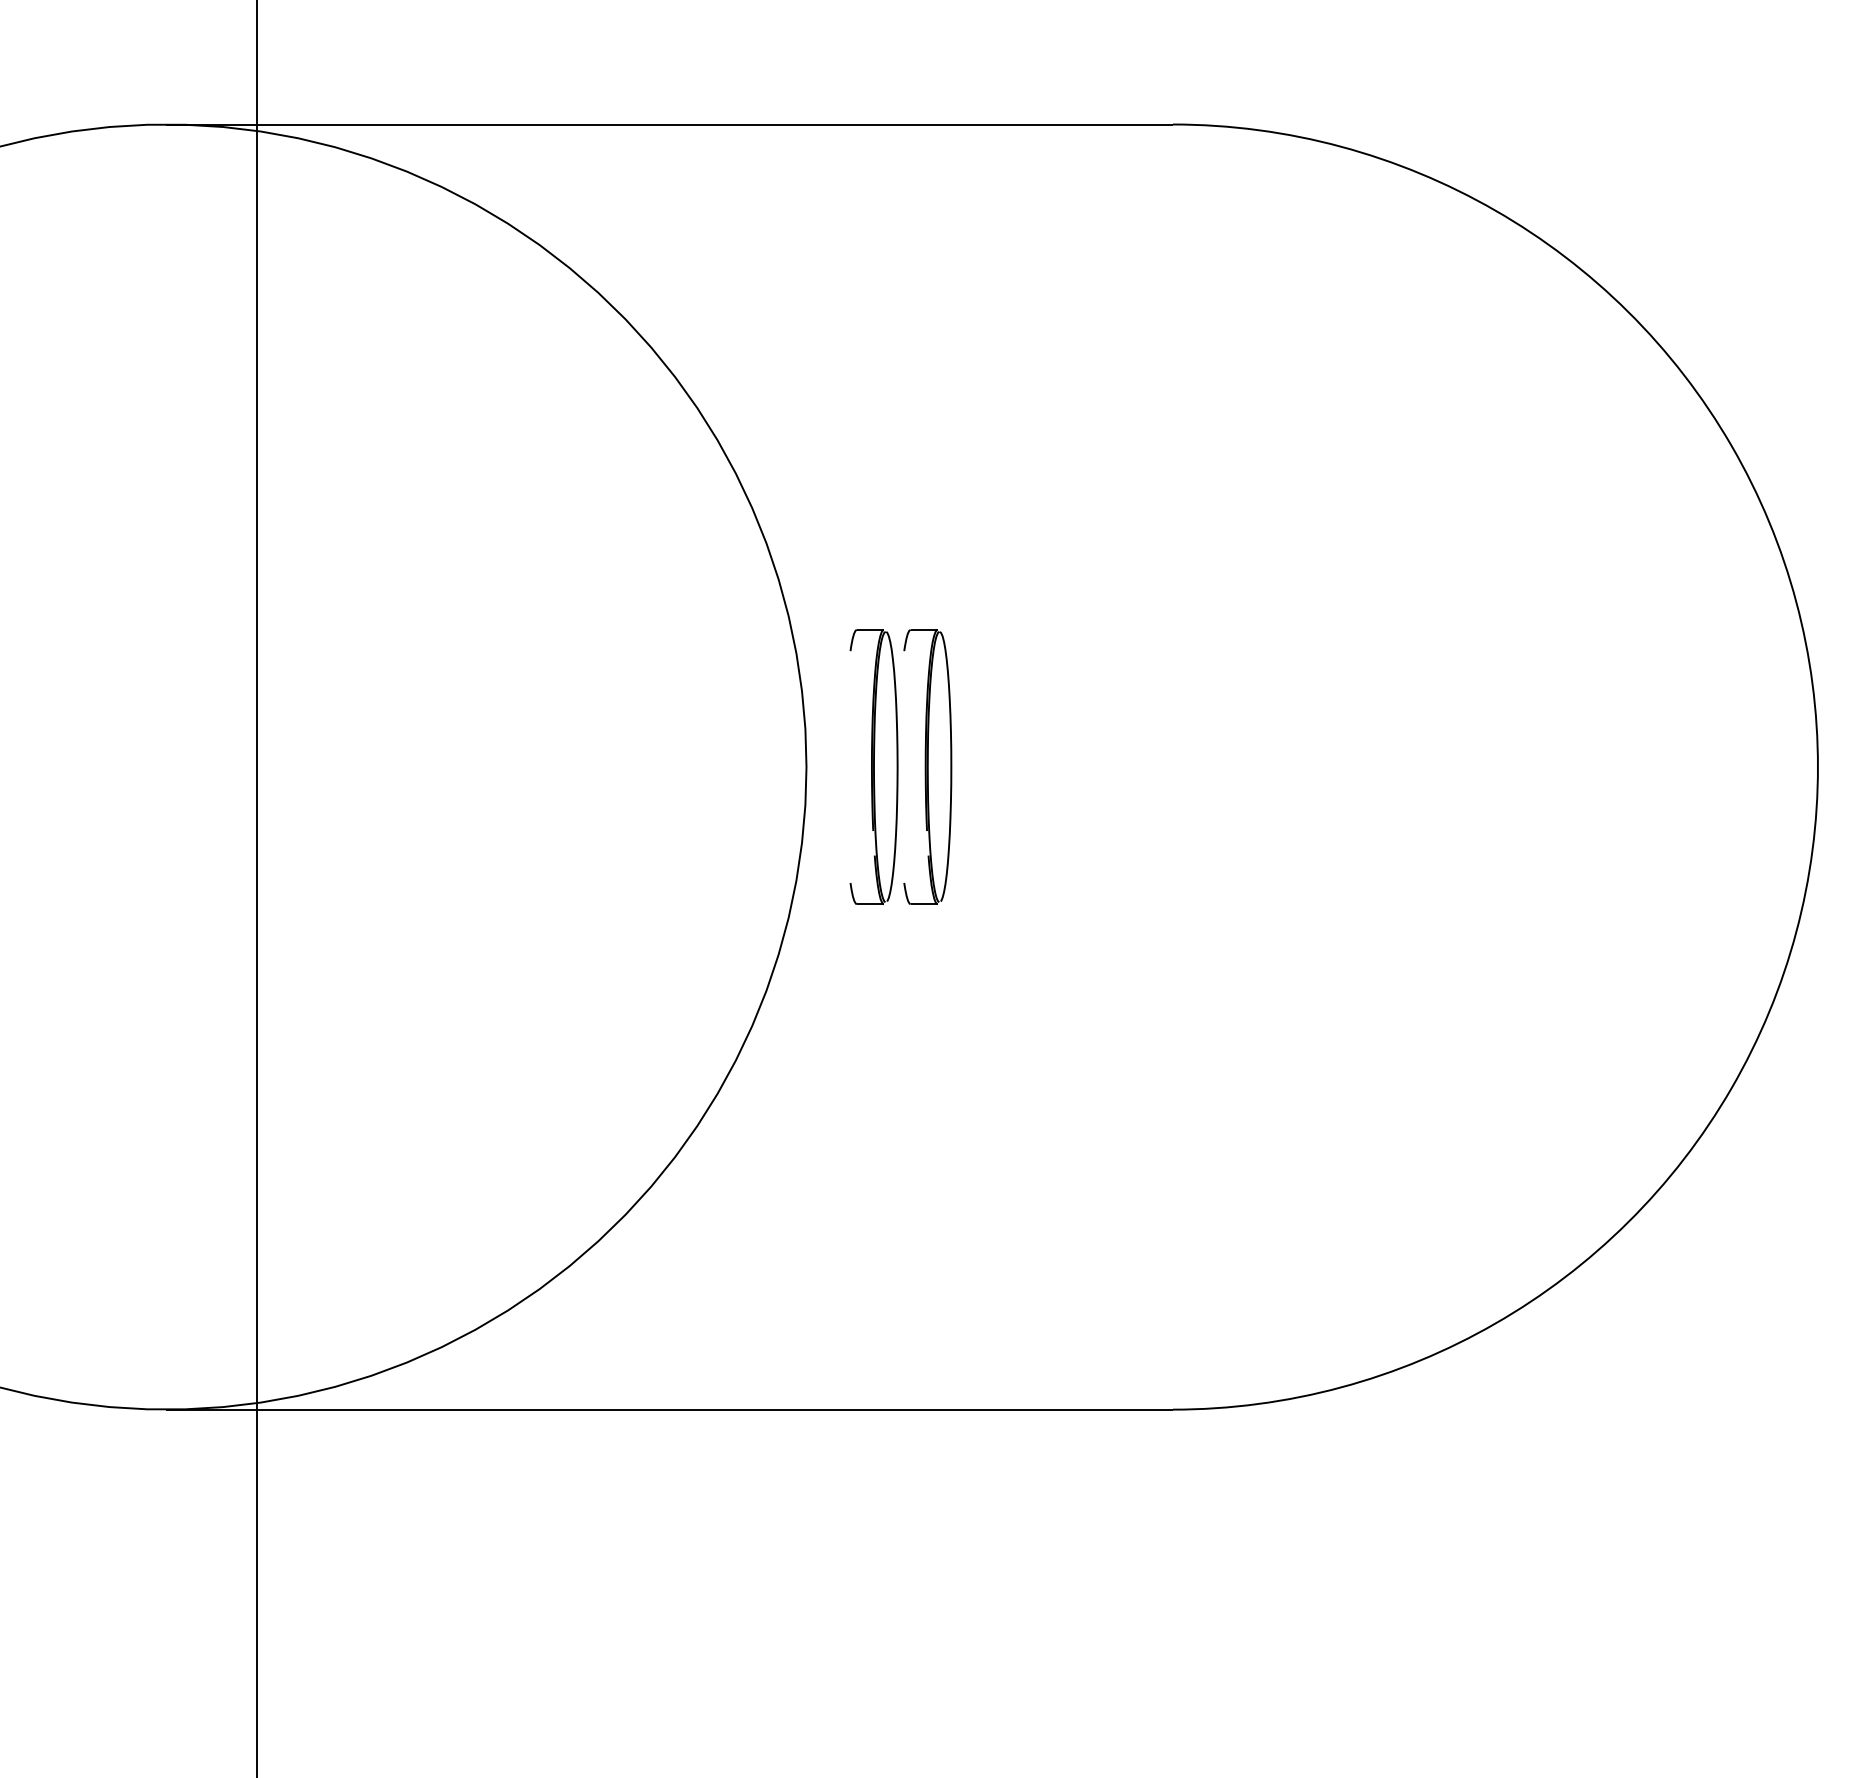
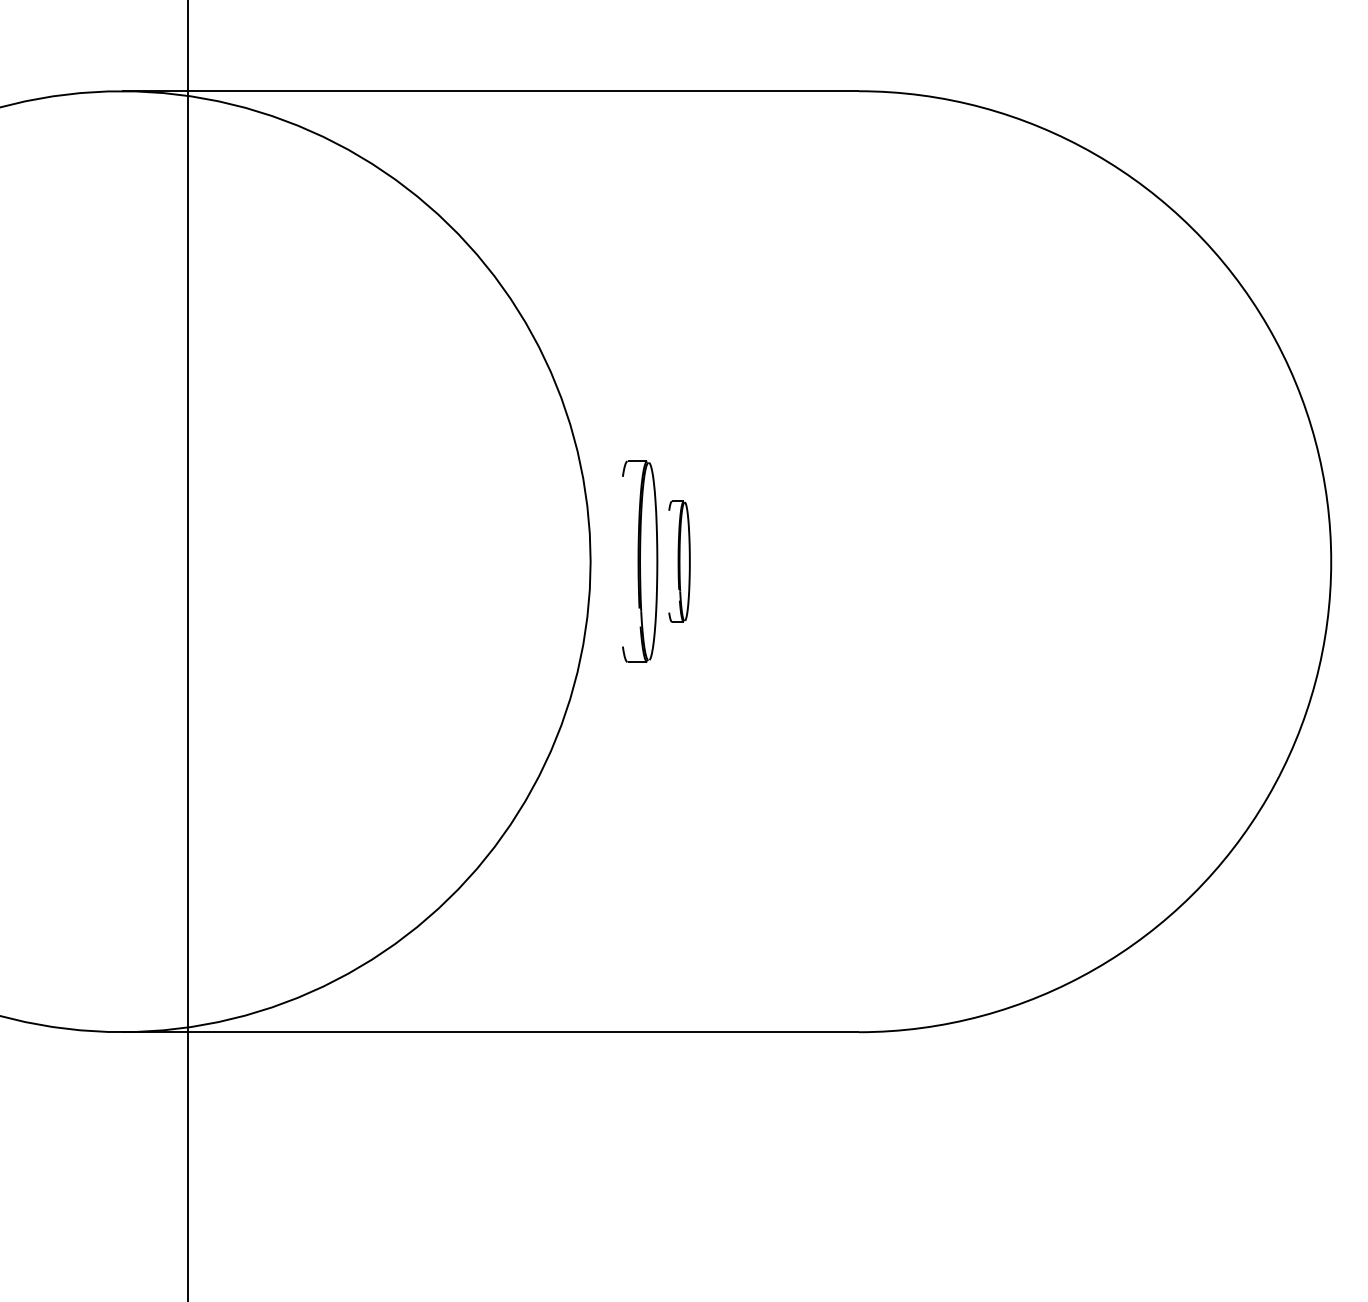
part: (927, 766) -> (679, 561), size x0.6

